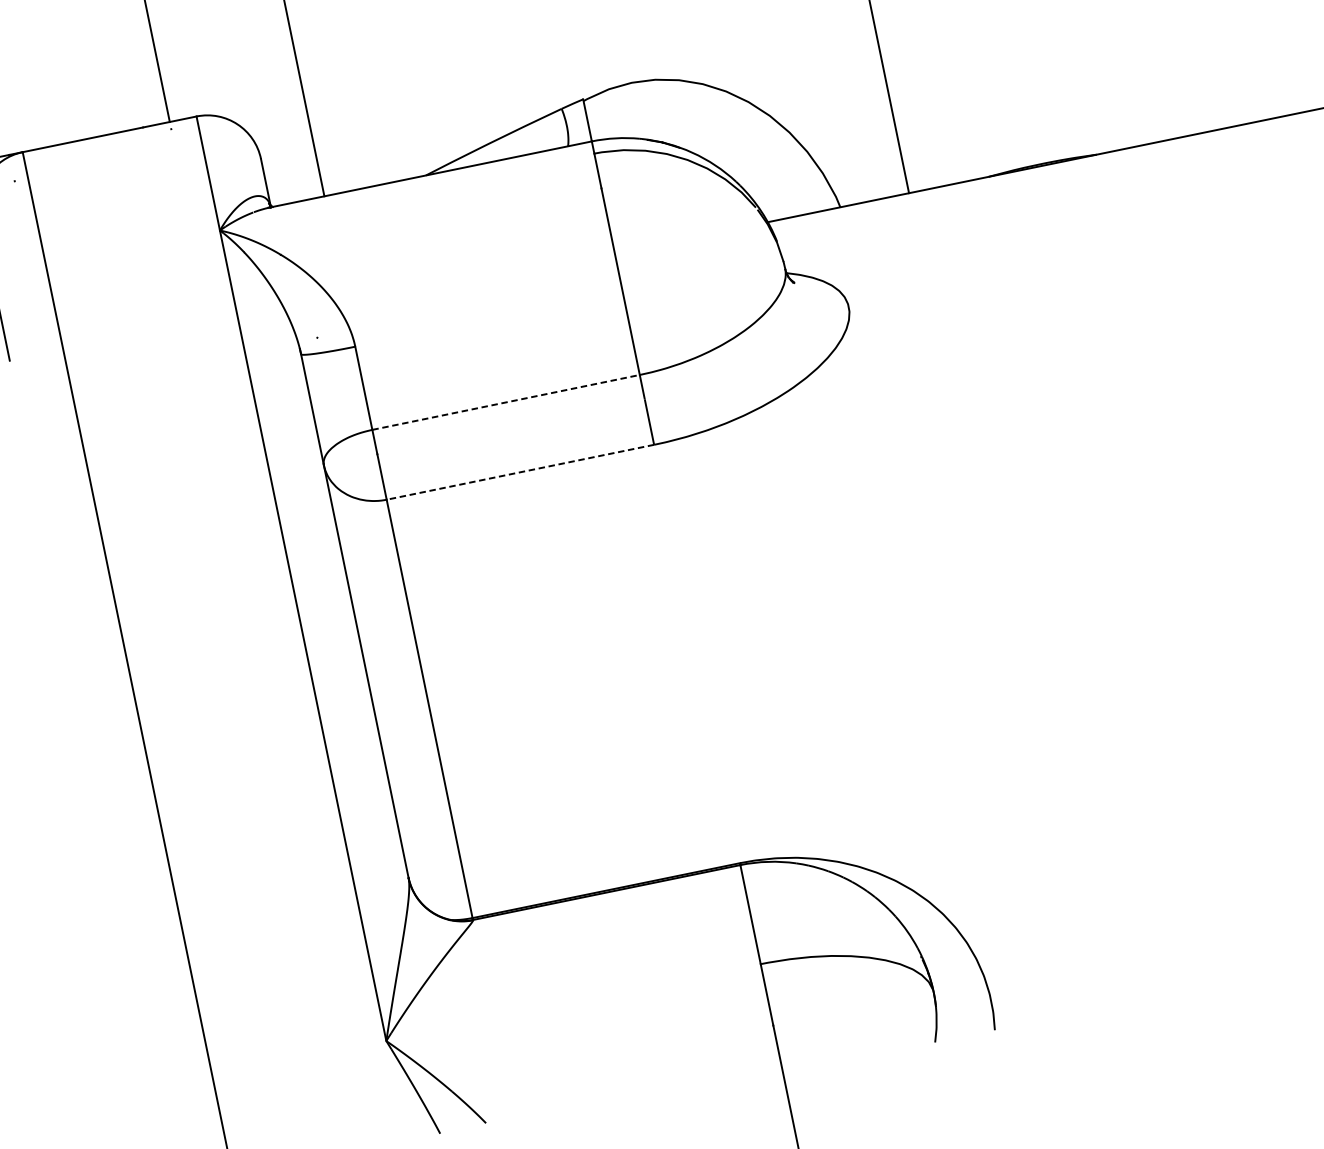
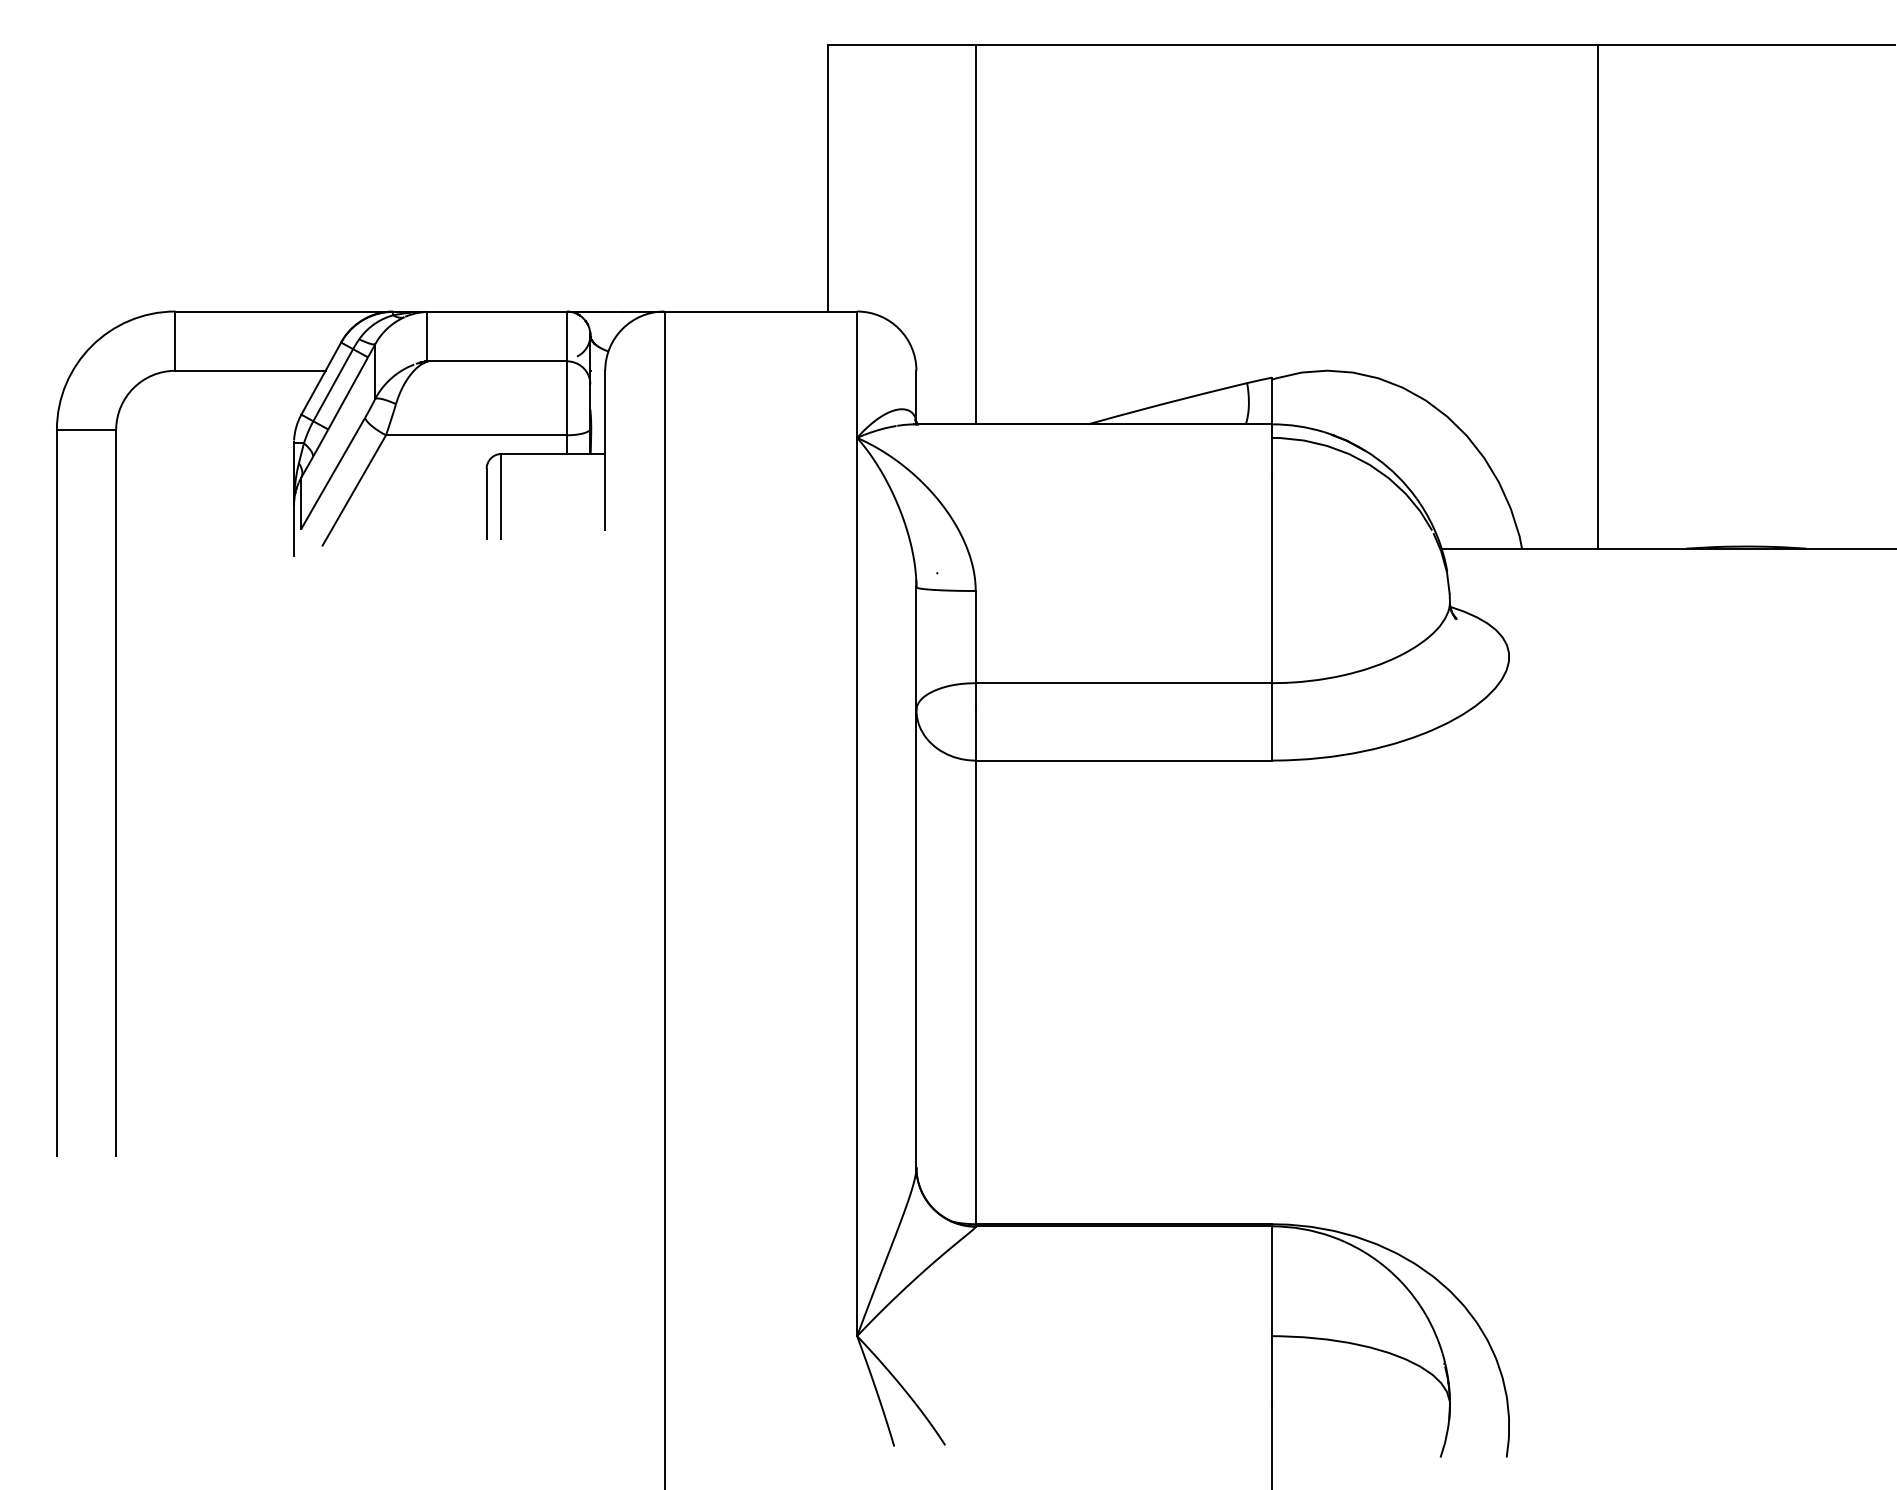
line: (506, 402) -> (1124, 683), dashed -> solid
line: (520, 472) -> (1123, 760), dashed -> solid

